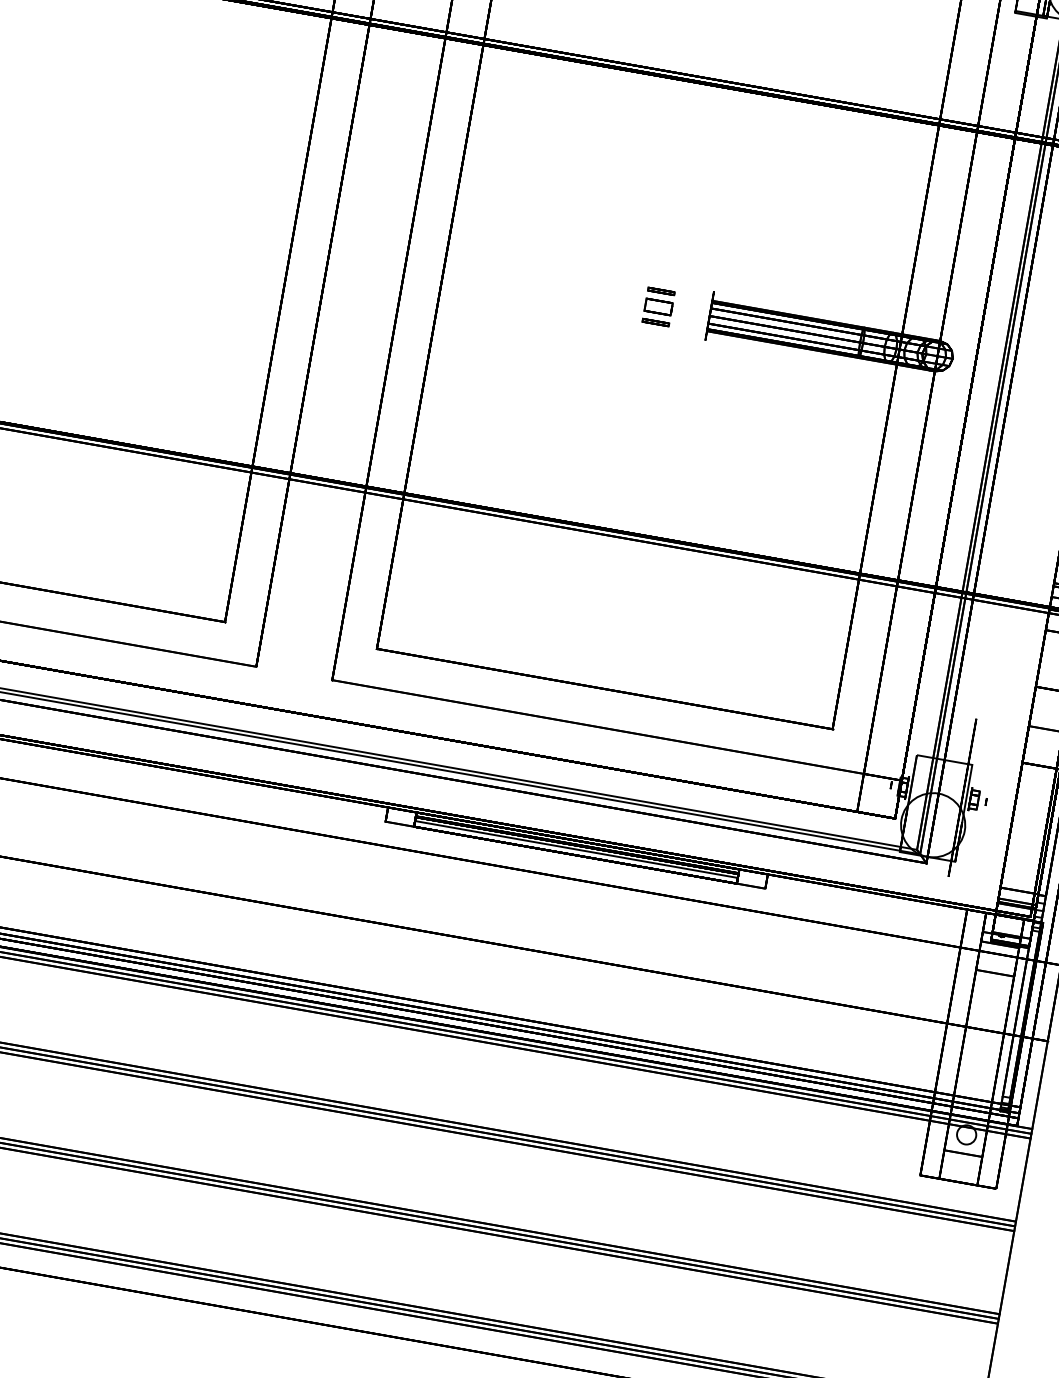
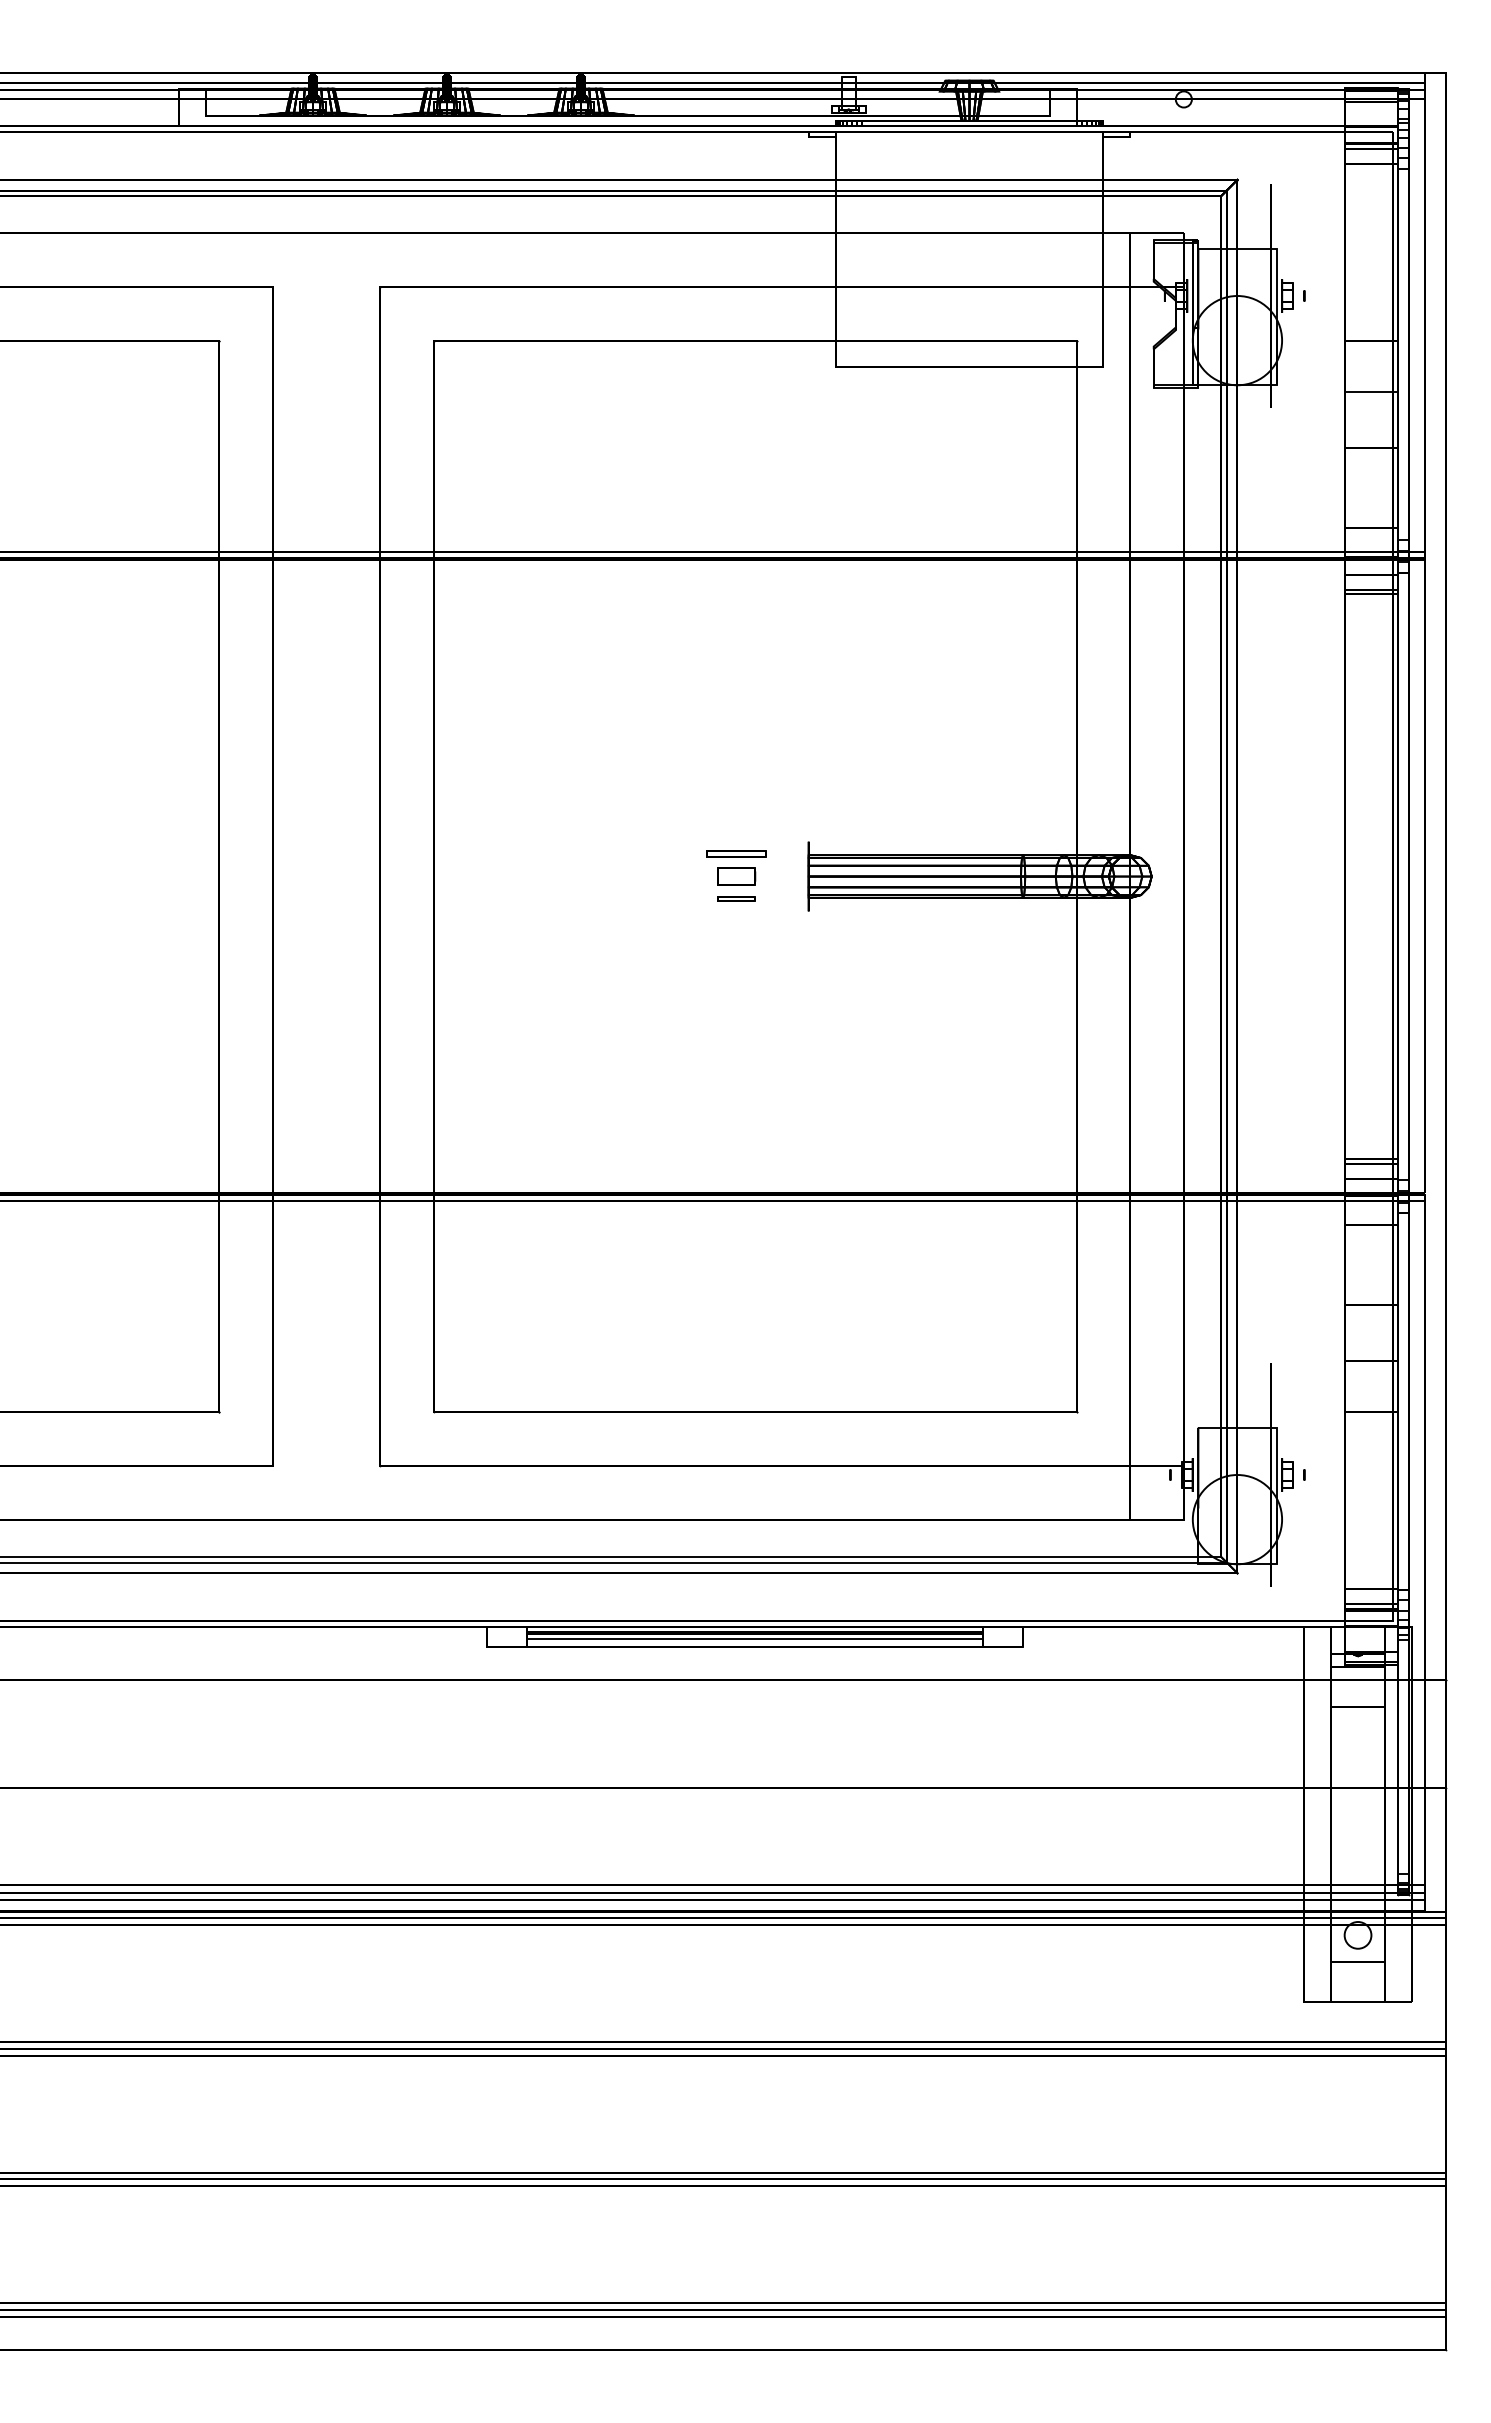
part: (661, 291) -> (736, 854), size x1.6

